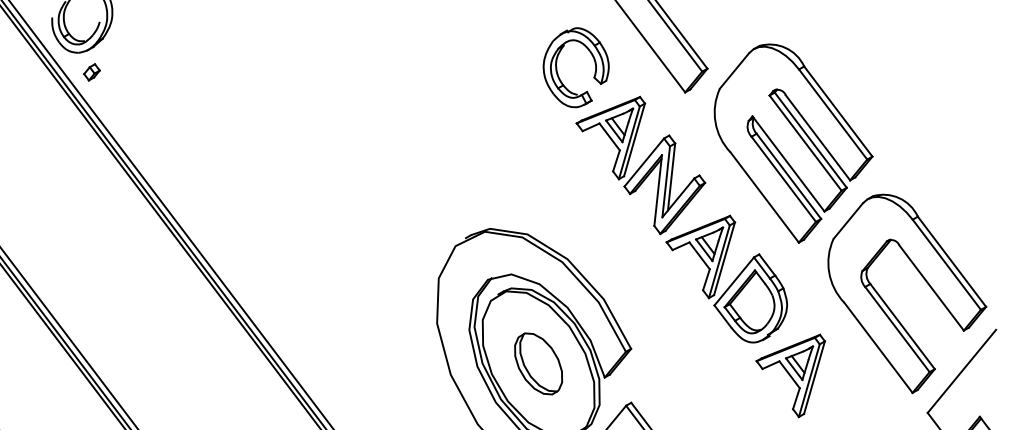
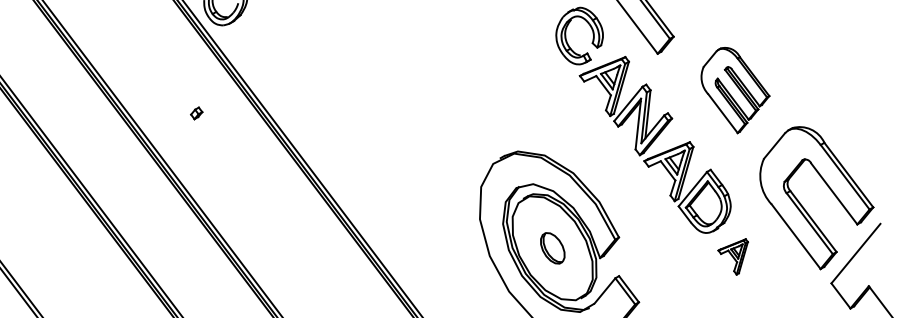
part: (91, 72) -> (196, 113), moved
part: (793, 143) -> (735, 90), size x0.6
part: (538, 364) -> (552, 248), size x0.7
part: (789, 375) -> (732, 256), size x0.6

